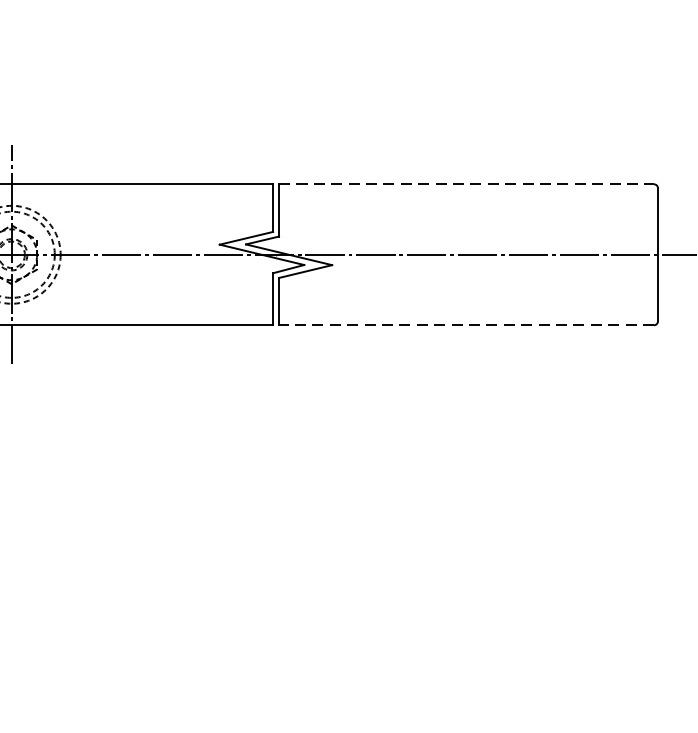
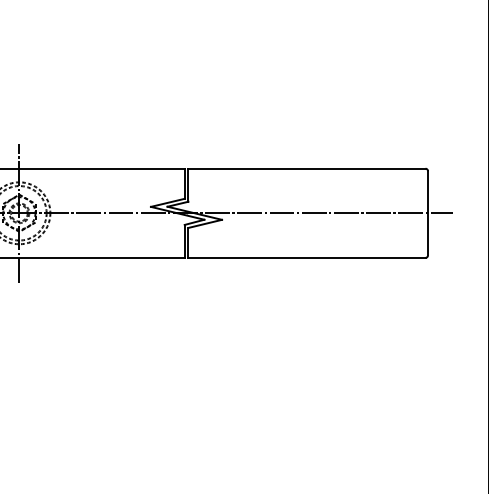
line: (465, 183) -> (306, 168), dashed -> solid
line: (465, 324) -> (306, 257), dashed -> solid

